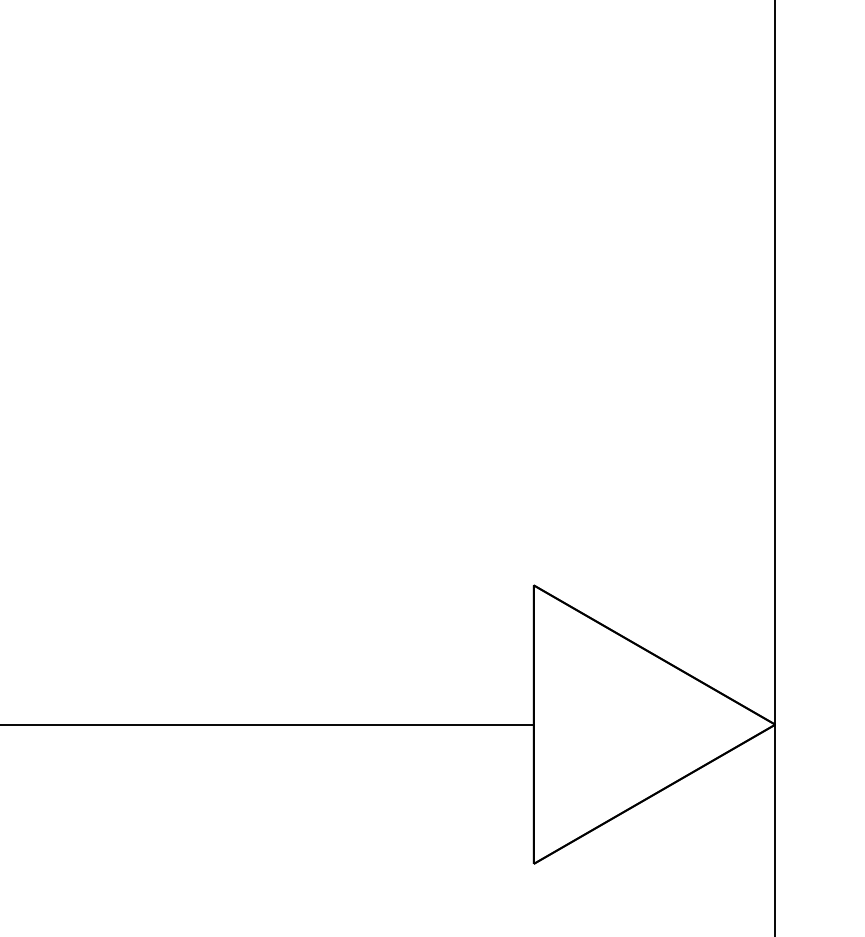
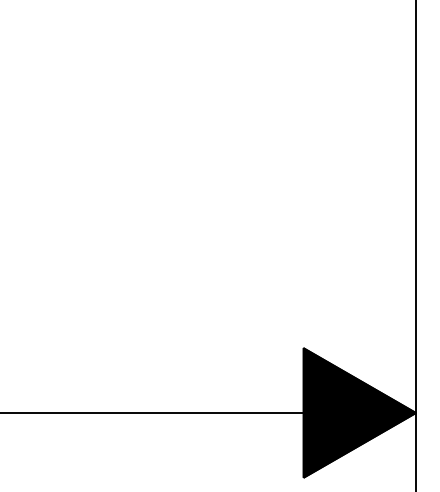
fill: (654, 723) -> (359, 412), added

